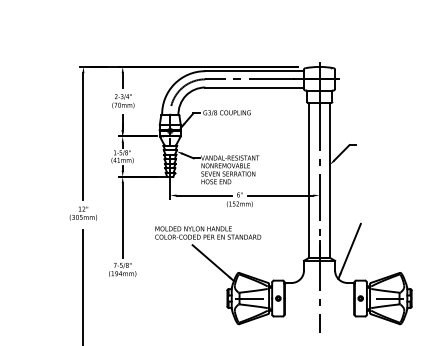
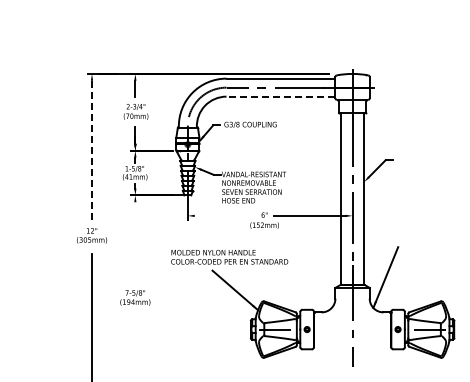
line: (254, 87) -> (280, 96), solid -> dashed
line: (83, 136) -> (92, 150), solid -> dashed
line: (203, 195) -> (224, 215), removed
line: (122, 220) -> (135, 243), removed

